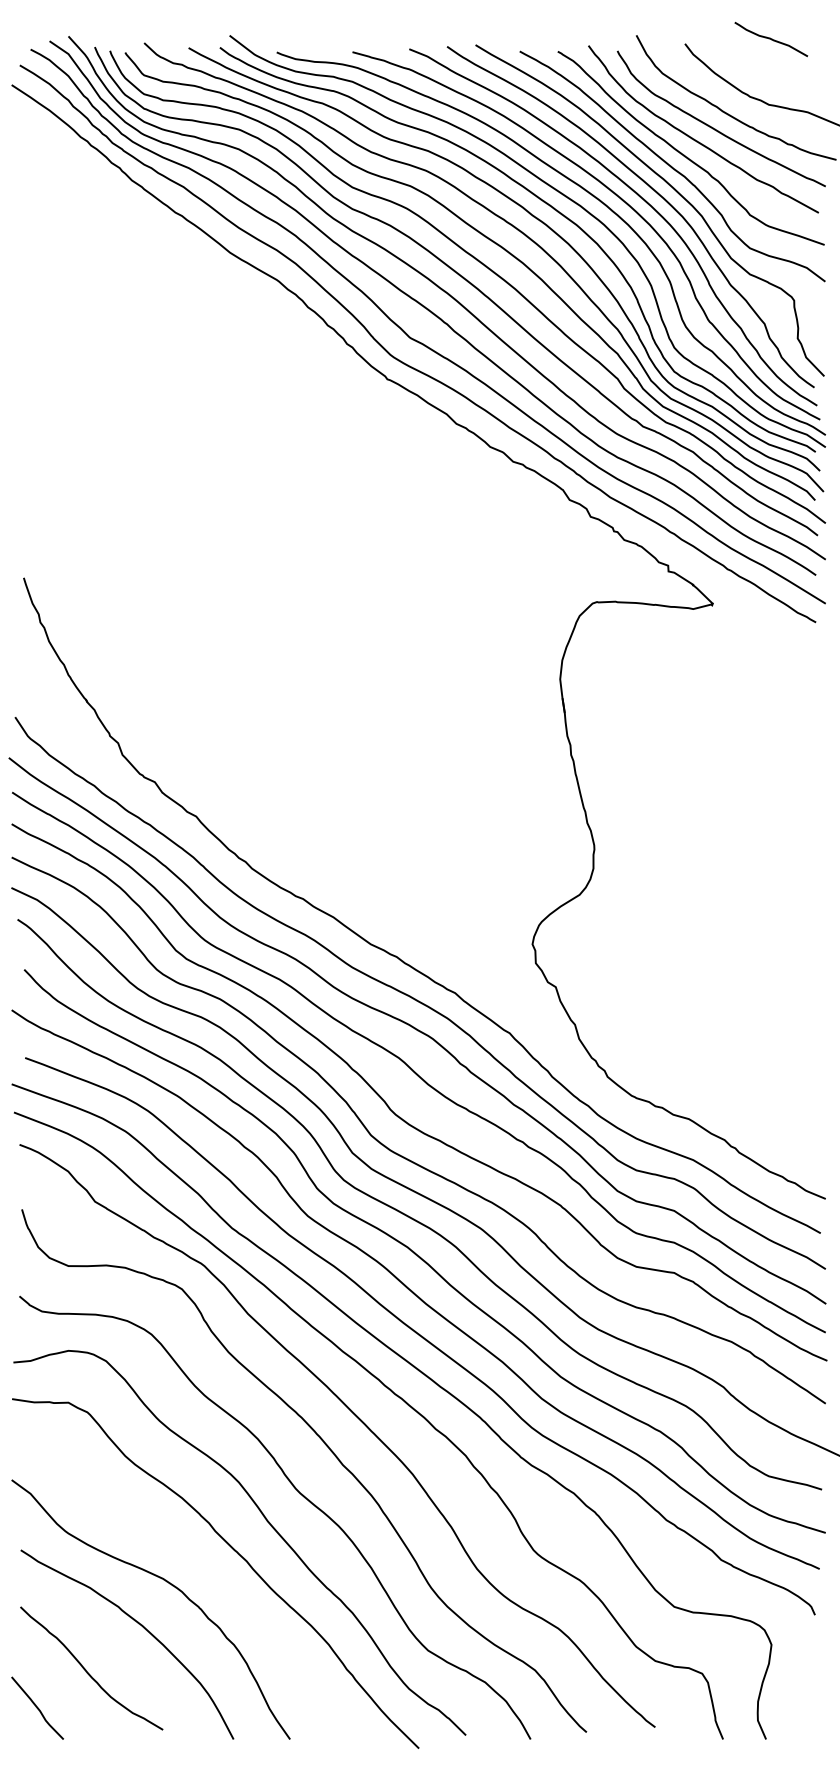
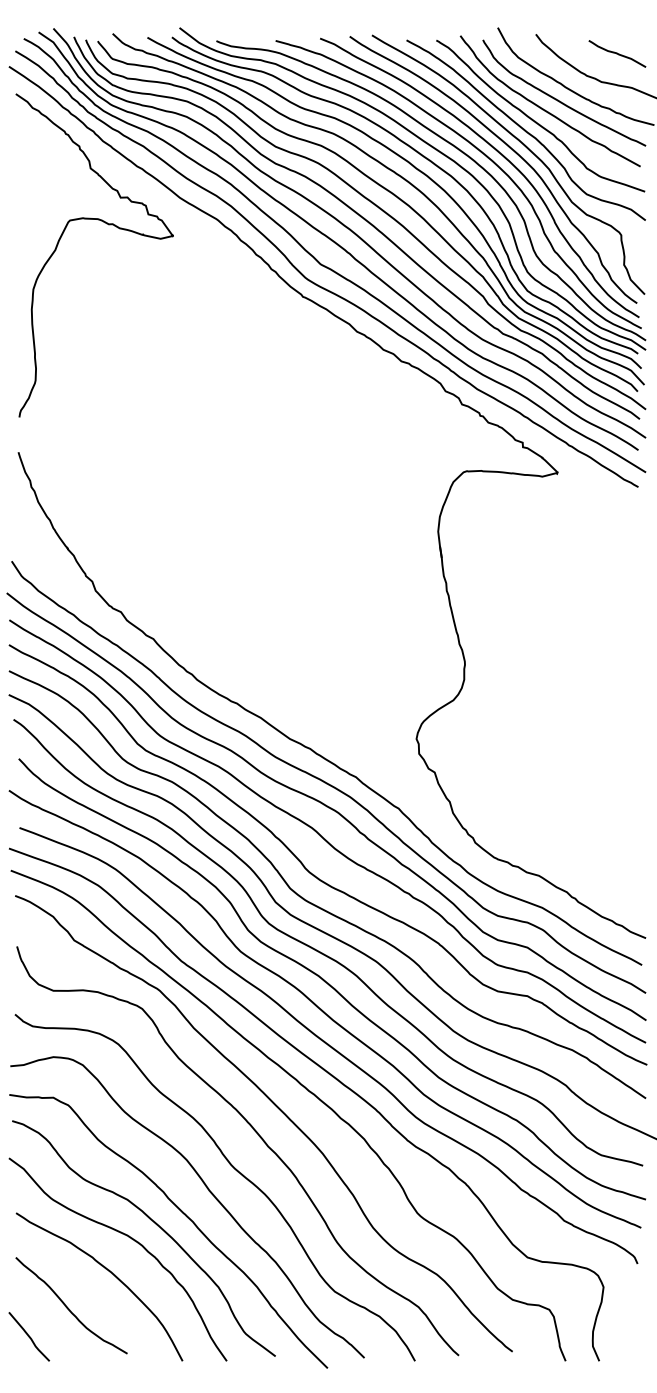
curve: (771, 38) -> (617, 53), moved
curve: (138, 288) -> (108, 225), added
curve: (200, 1566) -> (156, 1225), added

